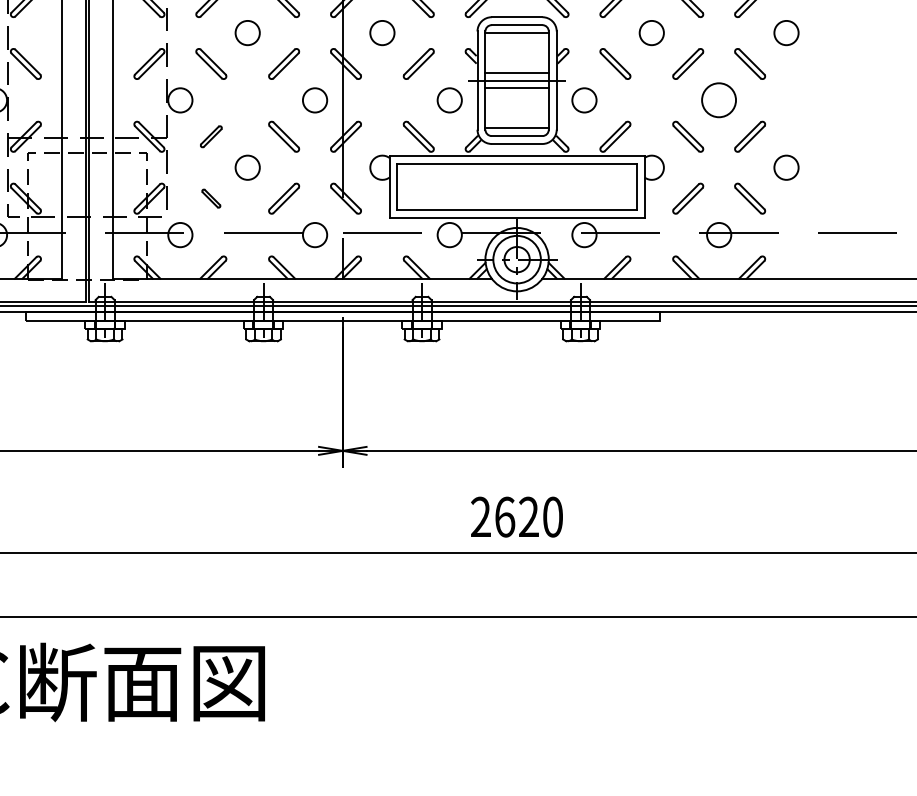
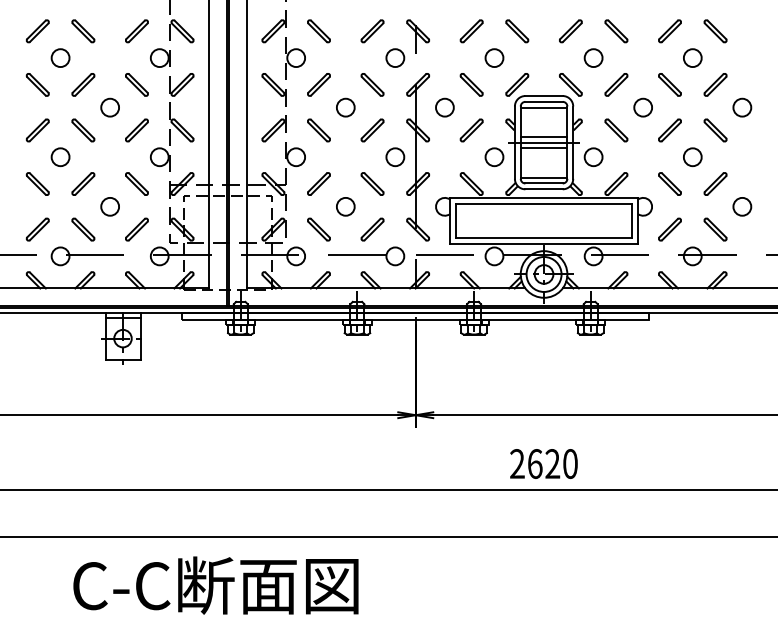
circle: (718, 100) -> (692, 157), size x0.71
part: (210, 136) -> (318, 183), size x1.43
part: (210, 198) -> (318, 229), size x1.67

